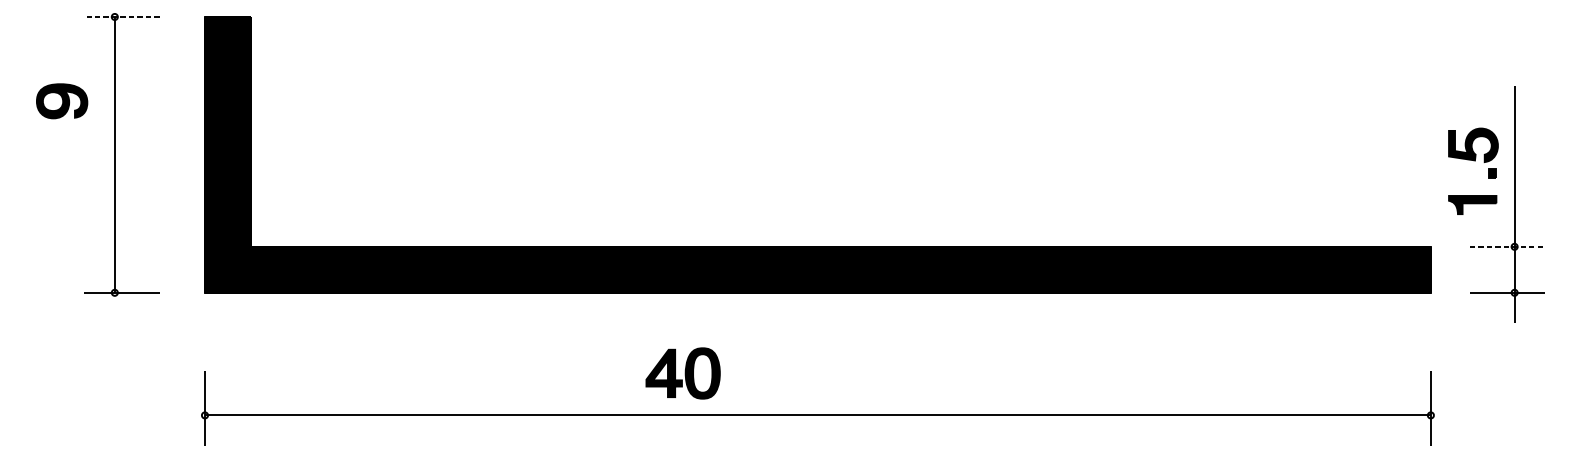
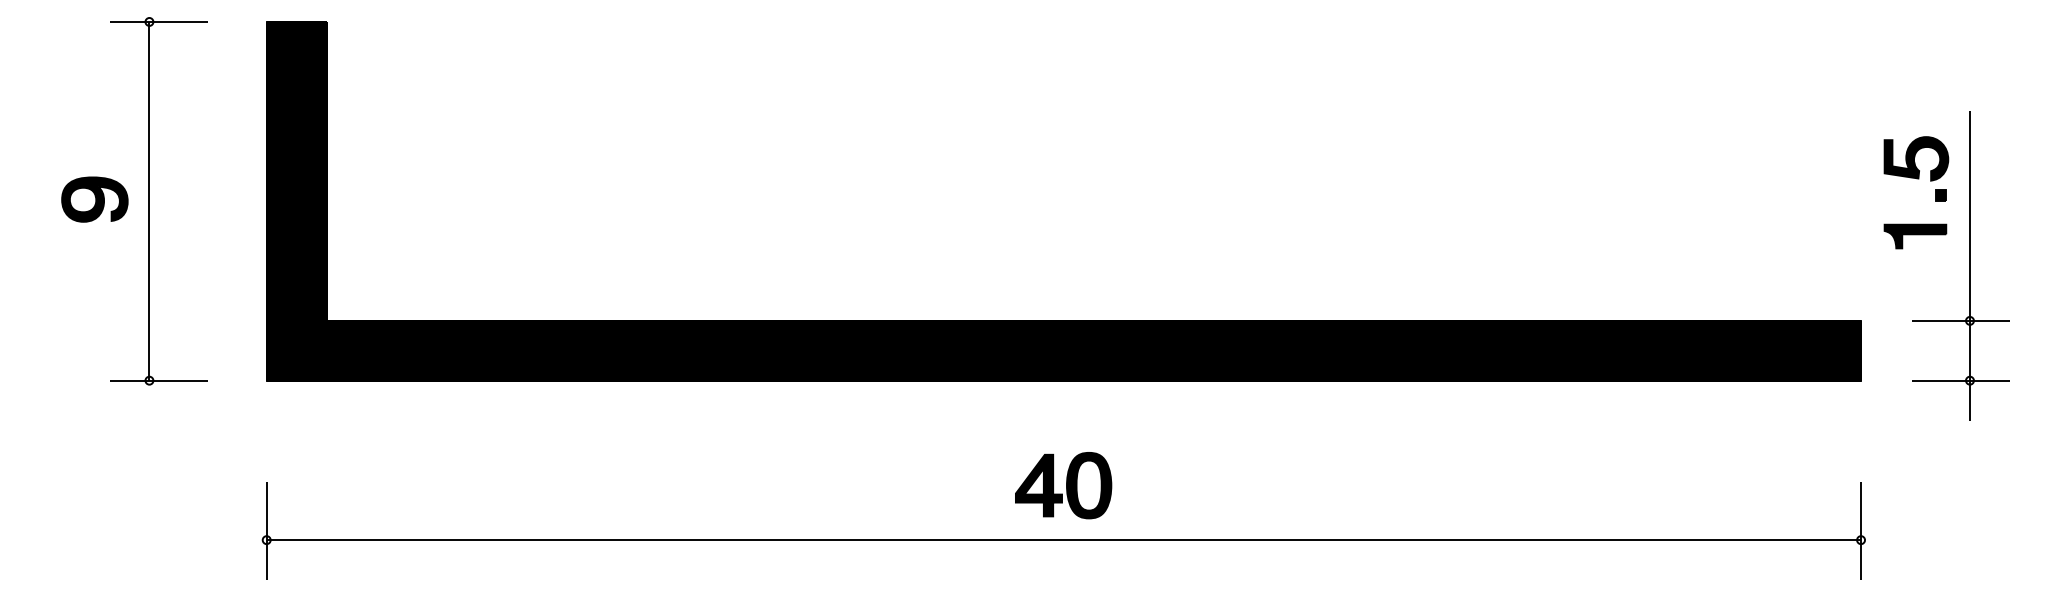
line: (121, 17) -> (158, 22), dashed -> solid
part: (61, 101) -> (94, 199), moved
part: (1473, 161) -> (1916, 179), moved
line: (1508, 246) -> (1961, 320), dashed -> solid
part: (683, 373) -> (1063, 485), moved

